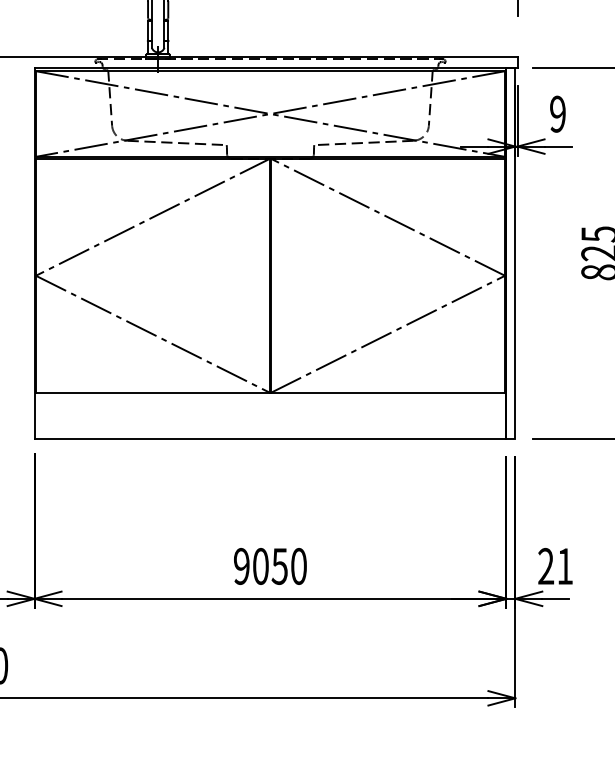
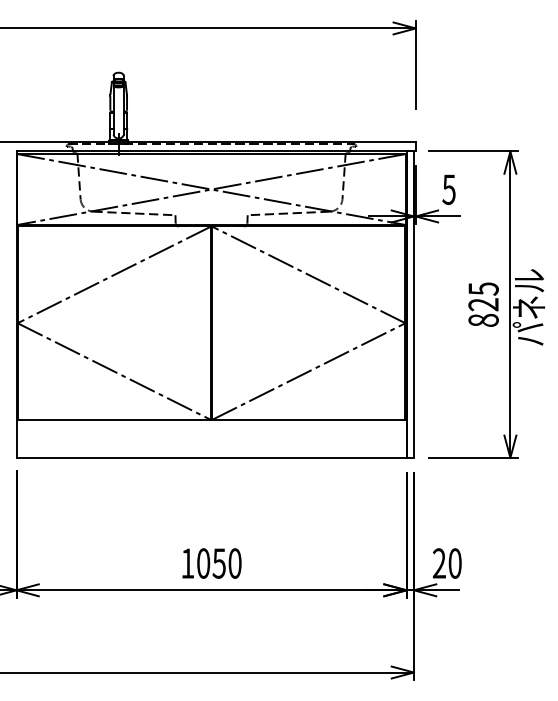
text: (557, 113) -> (448, 189), 9 -> 5
text: (241, 566) -> (187, 563), 9050 -> 1050
text: (564, 566) -> (454, 563), 21 -> 20

